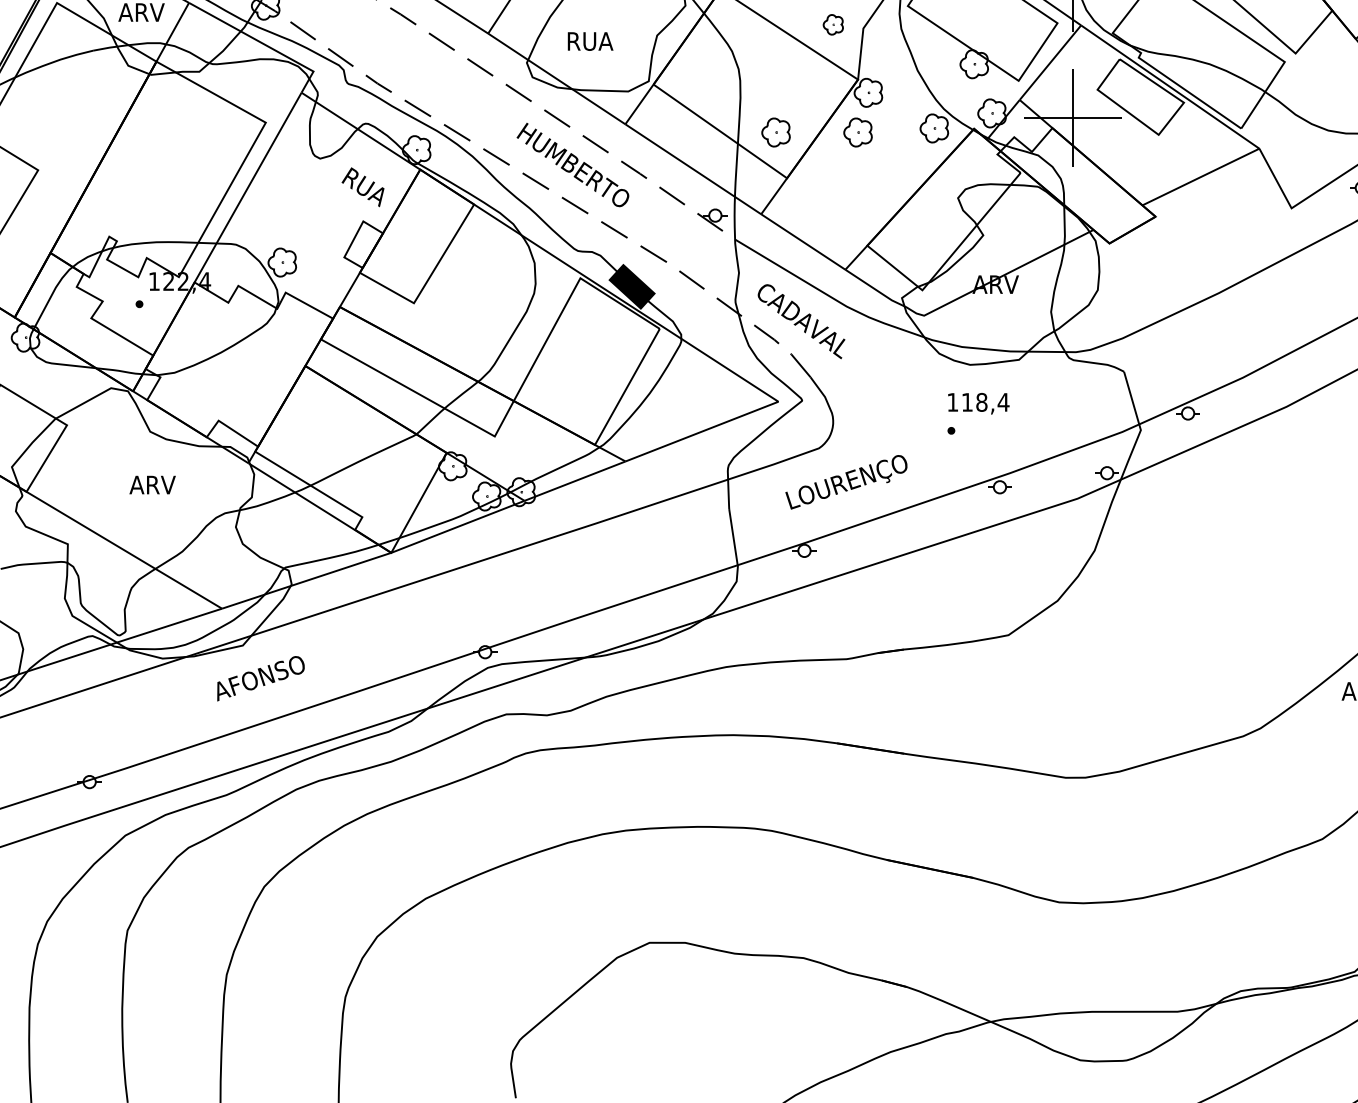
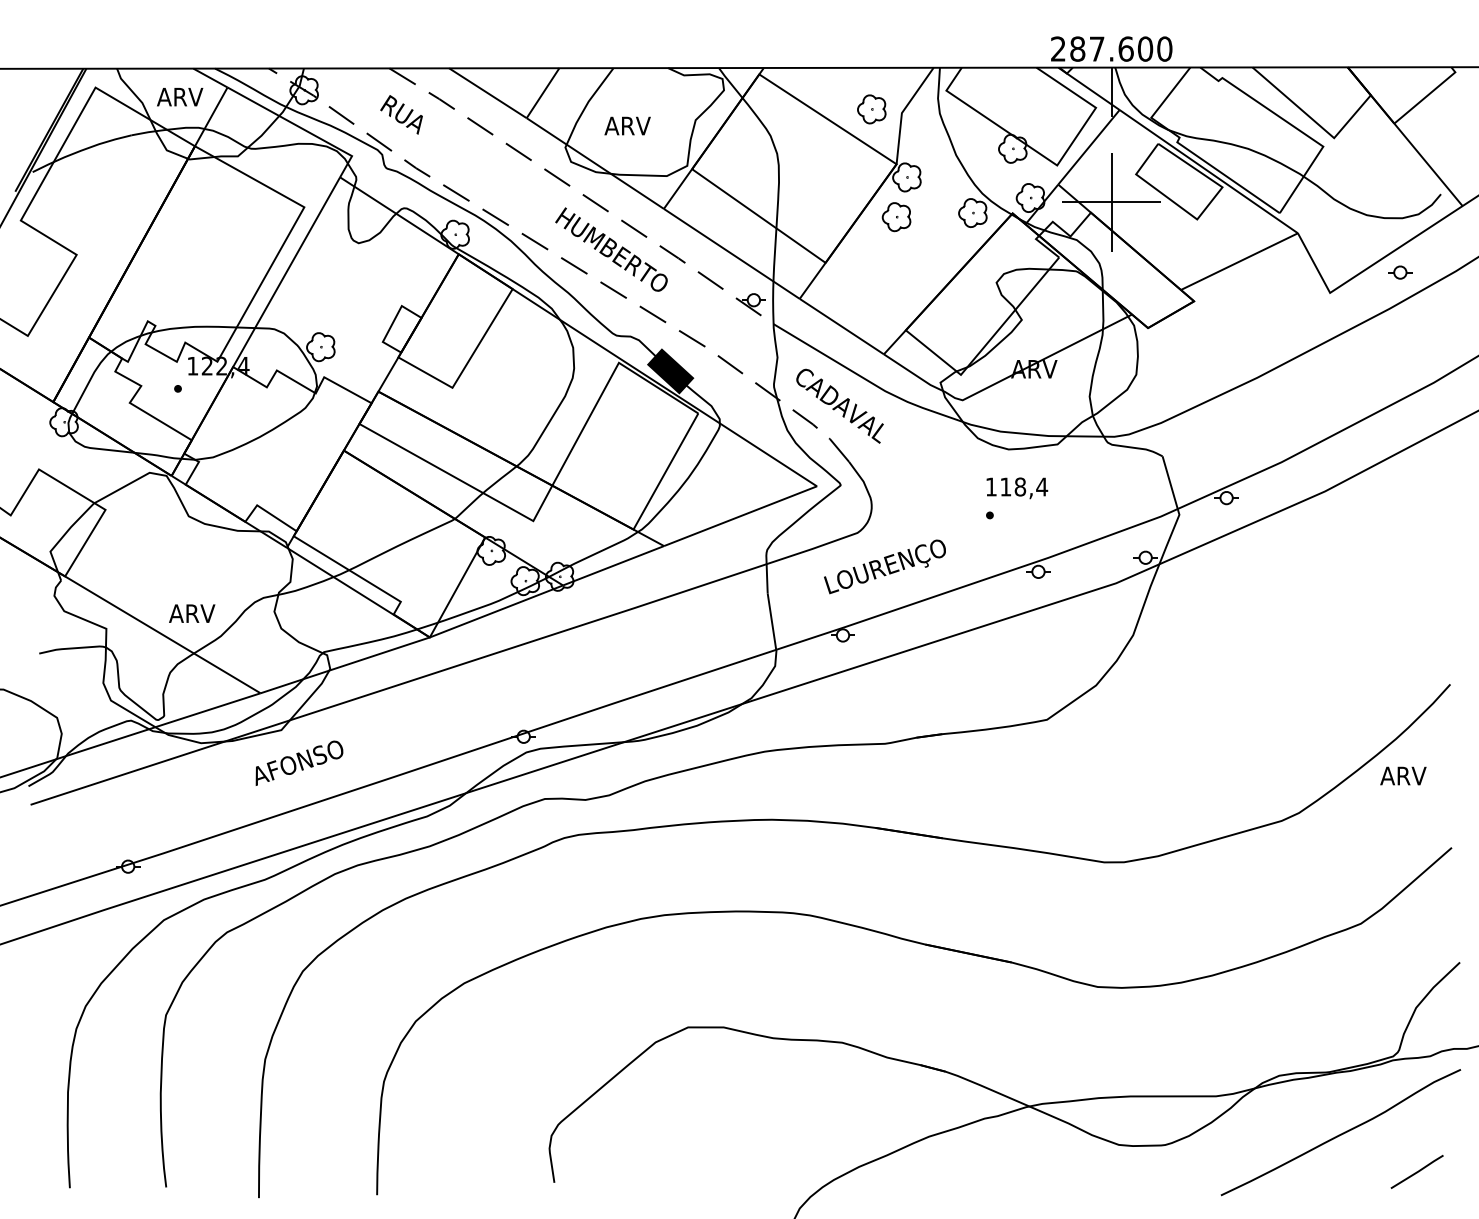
part: (832, 24) -> (871, 109), size x1.43
text: (588, 40) -> (627, 125), RUA -> ARV
part: (775, 132) -> (814, 217), removed
text: (362, 186) -> (401, 114), moved
text: (152, 484) -> (192, 613), moved

